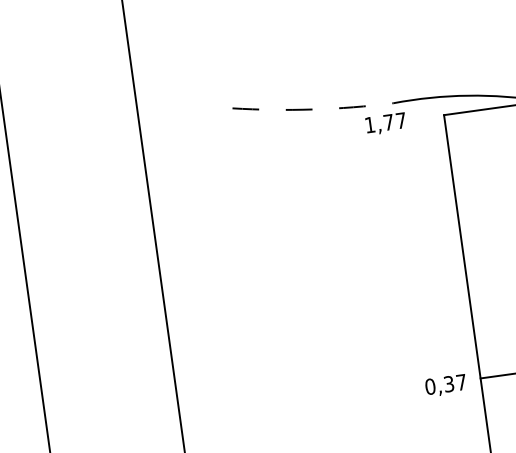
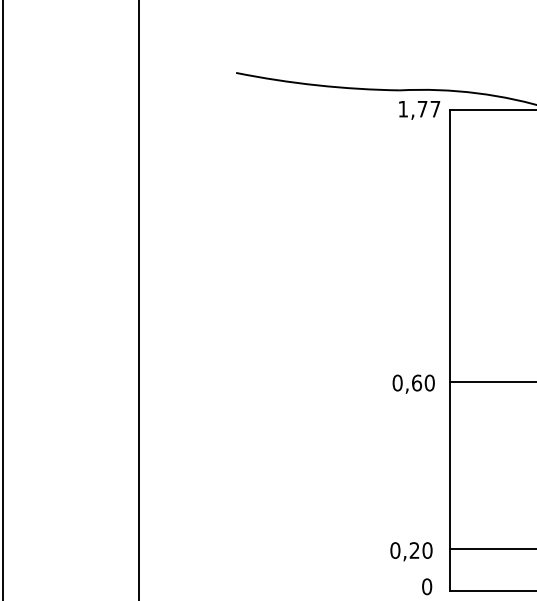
arc: (312, 109) -> (317, 85), dashed -> solid
text: (385, 124) -> (419, 110), moved
text: (455, 382) -> (423, 382), 0,37 -> 0,60

